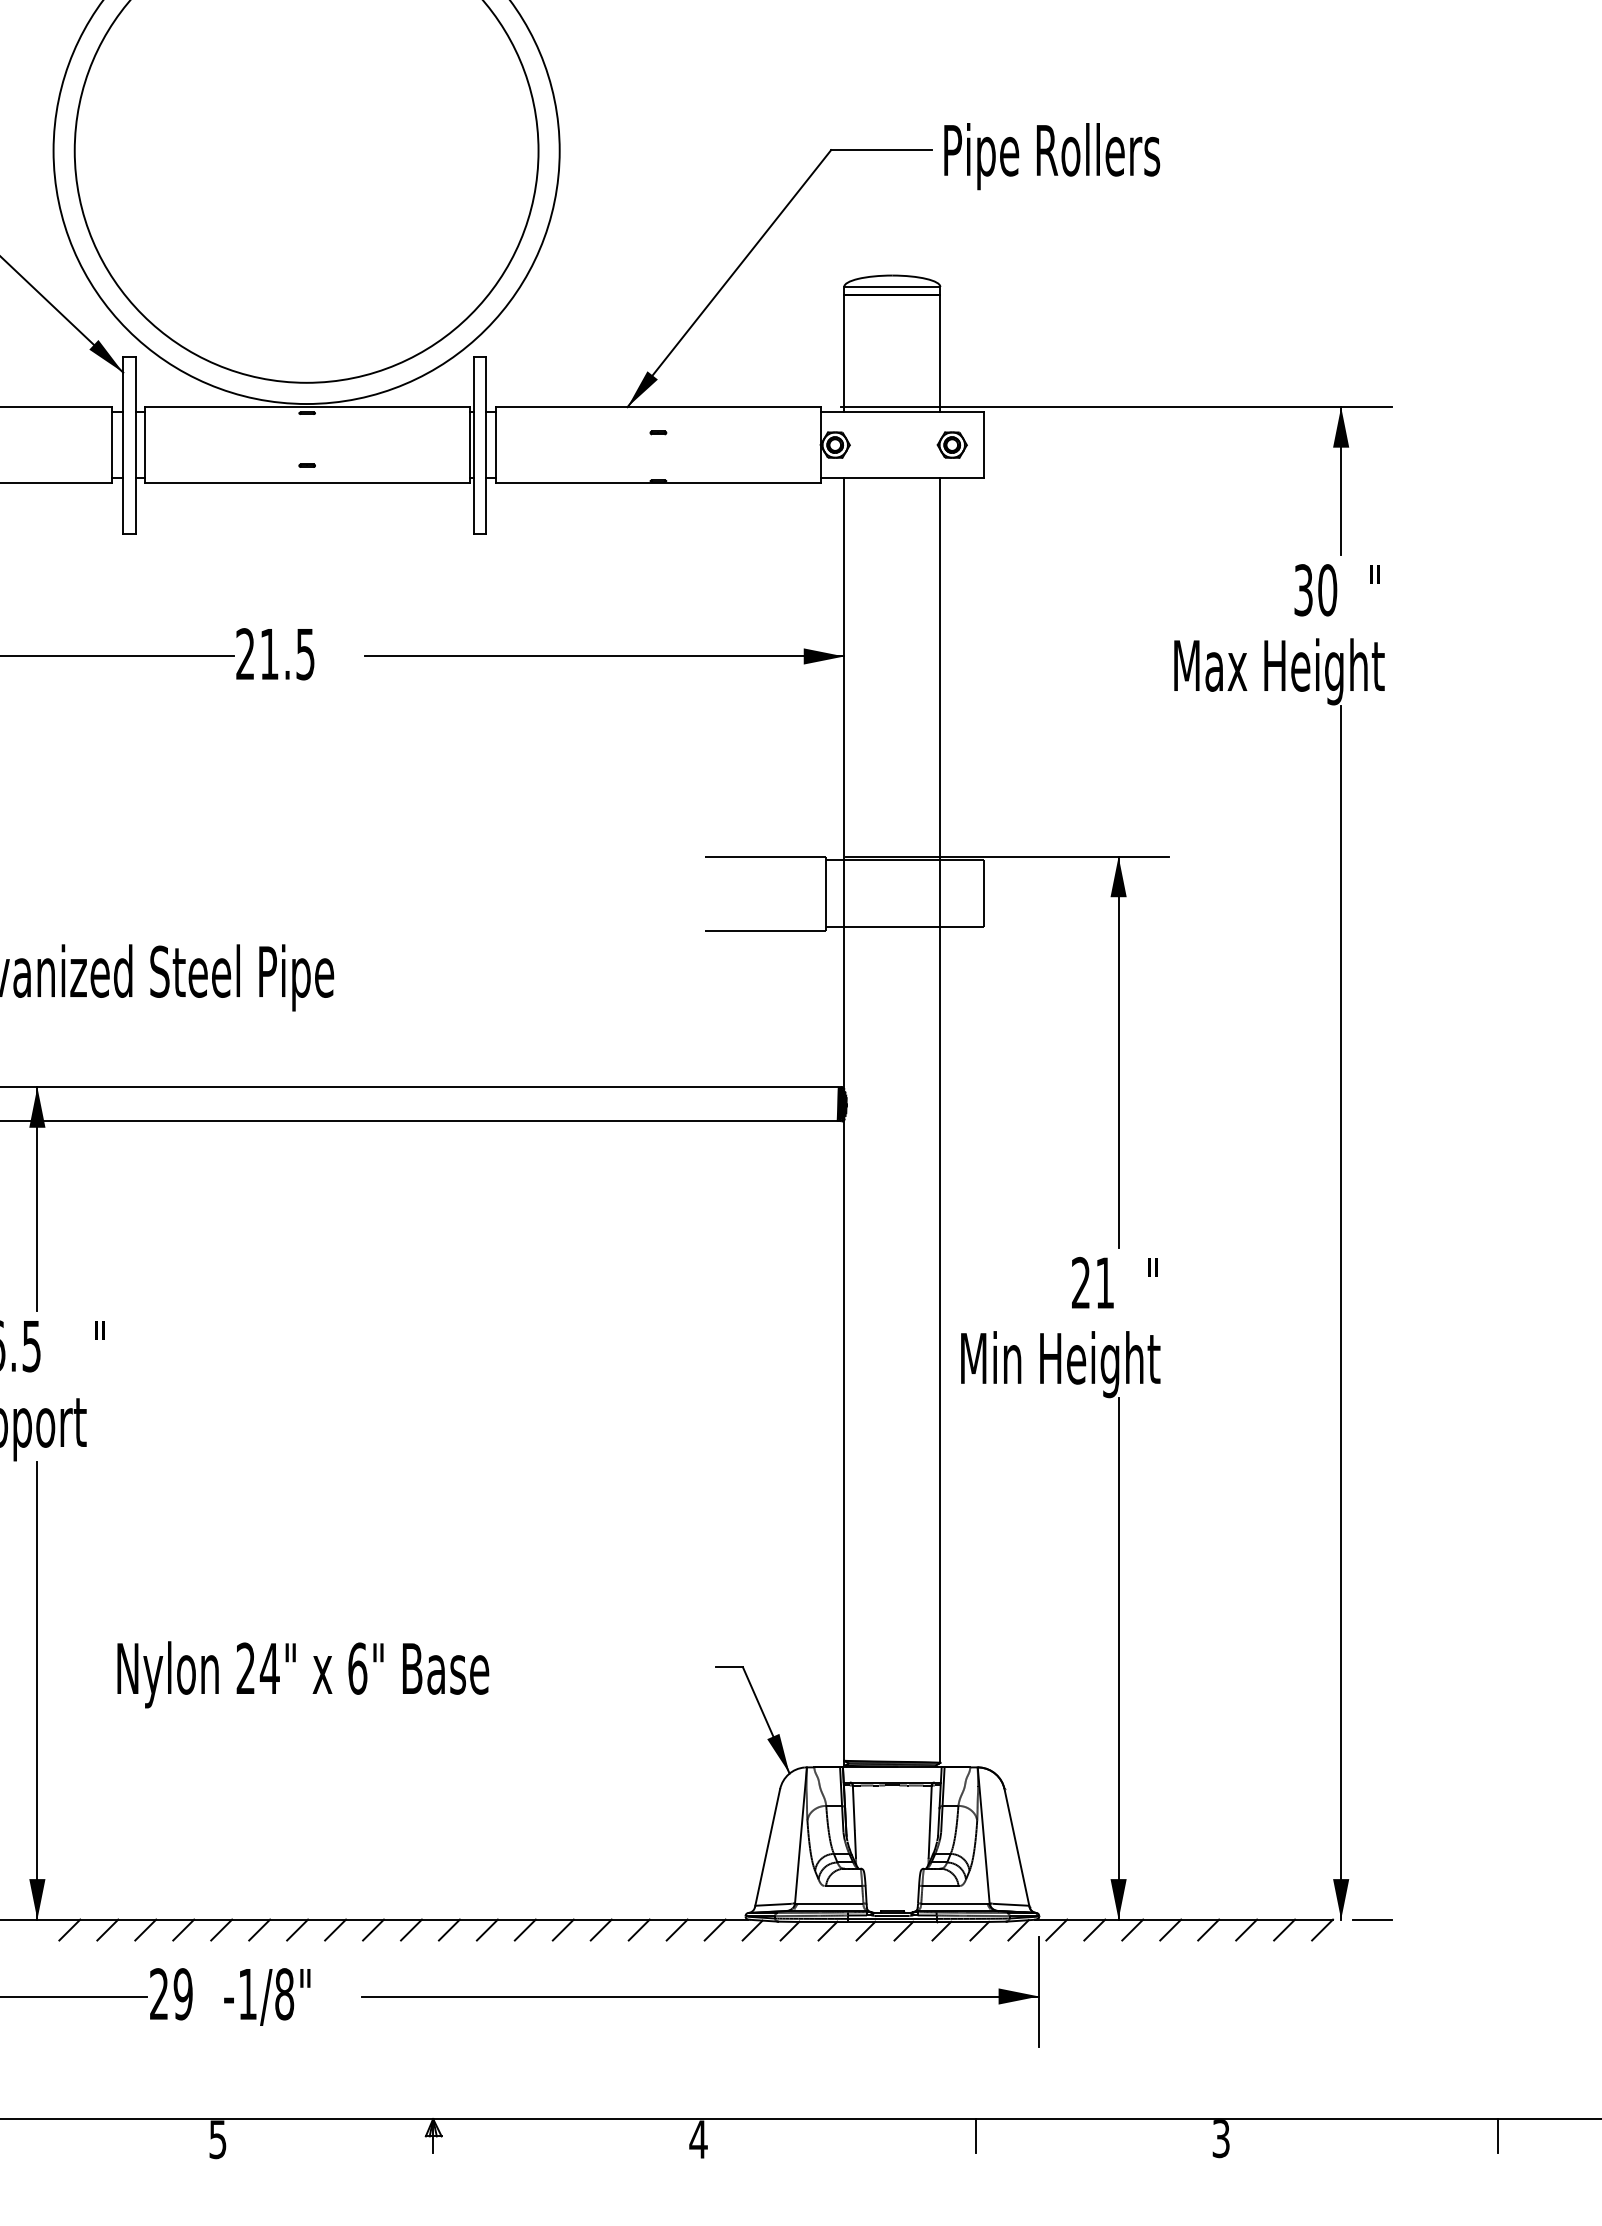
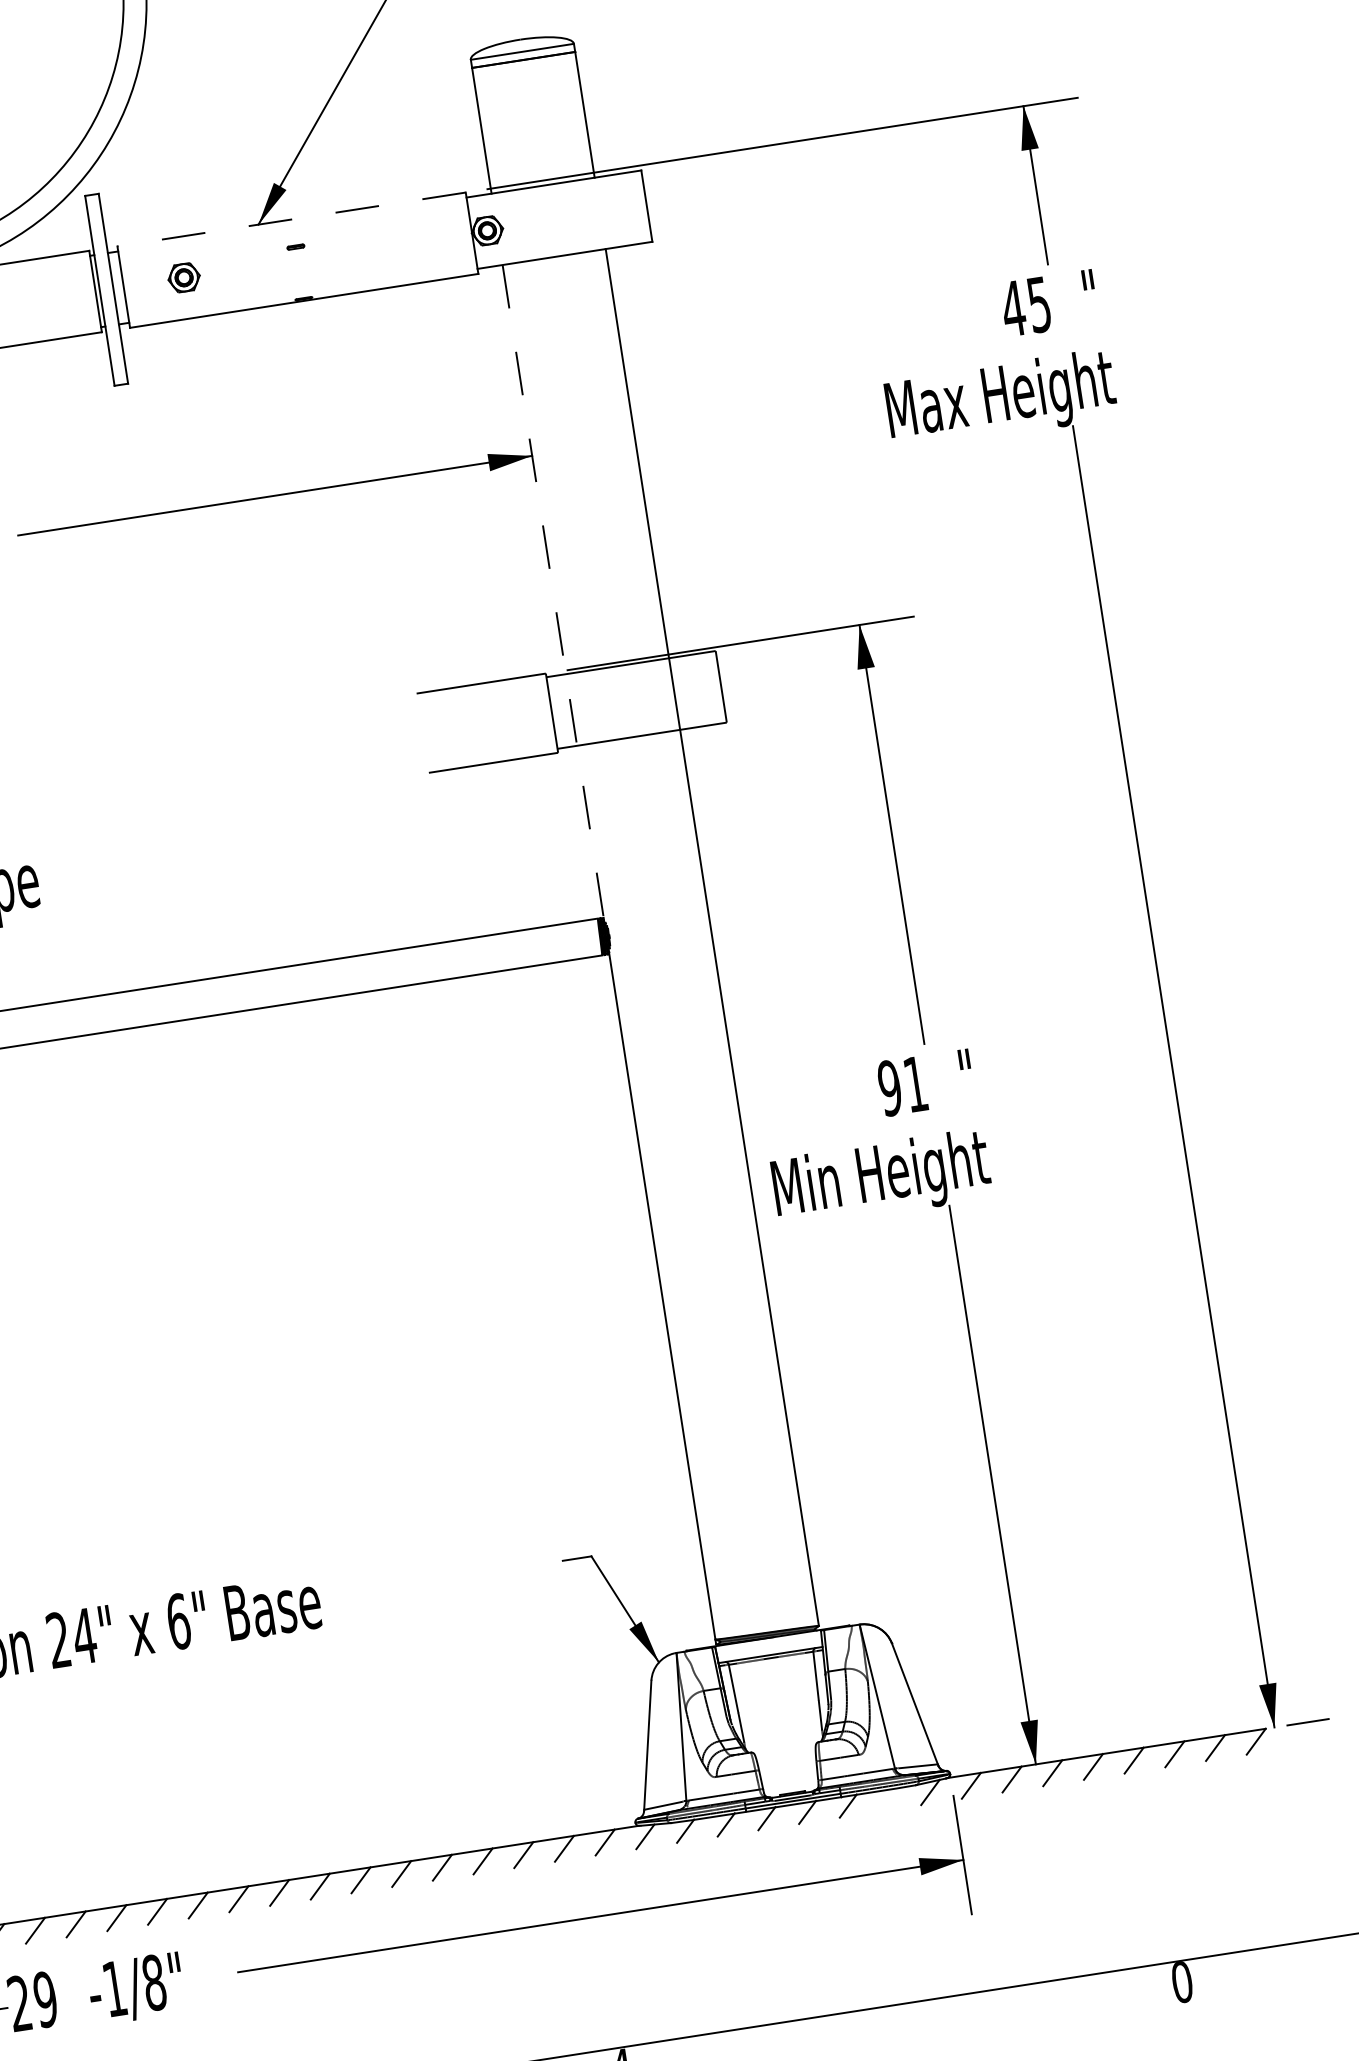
line: (657, 407) -> (290, 220), solid -> dashed
part: (951, 444) -> (183, 277), moved
text: (1315, 590) -> (1026, 306), 30 -> 45
line: (844, 782) -> (553, 590), solid -> dashed
text: (1080, 1283) -> (889, 1088), 21 -> 91
line: (979, 1930) -> (888, 1799), removed
line: (976, 2136) -> (919, 2020), removed
text: (1221, 2139) -> (1182, 1983), 3 -> 0

